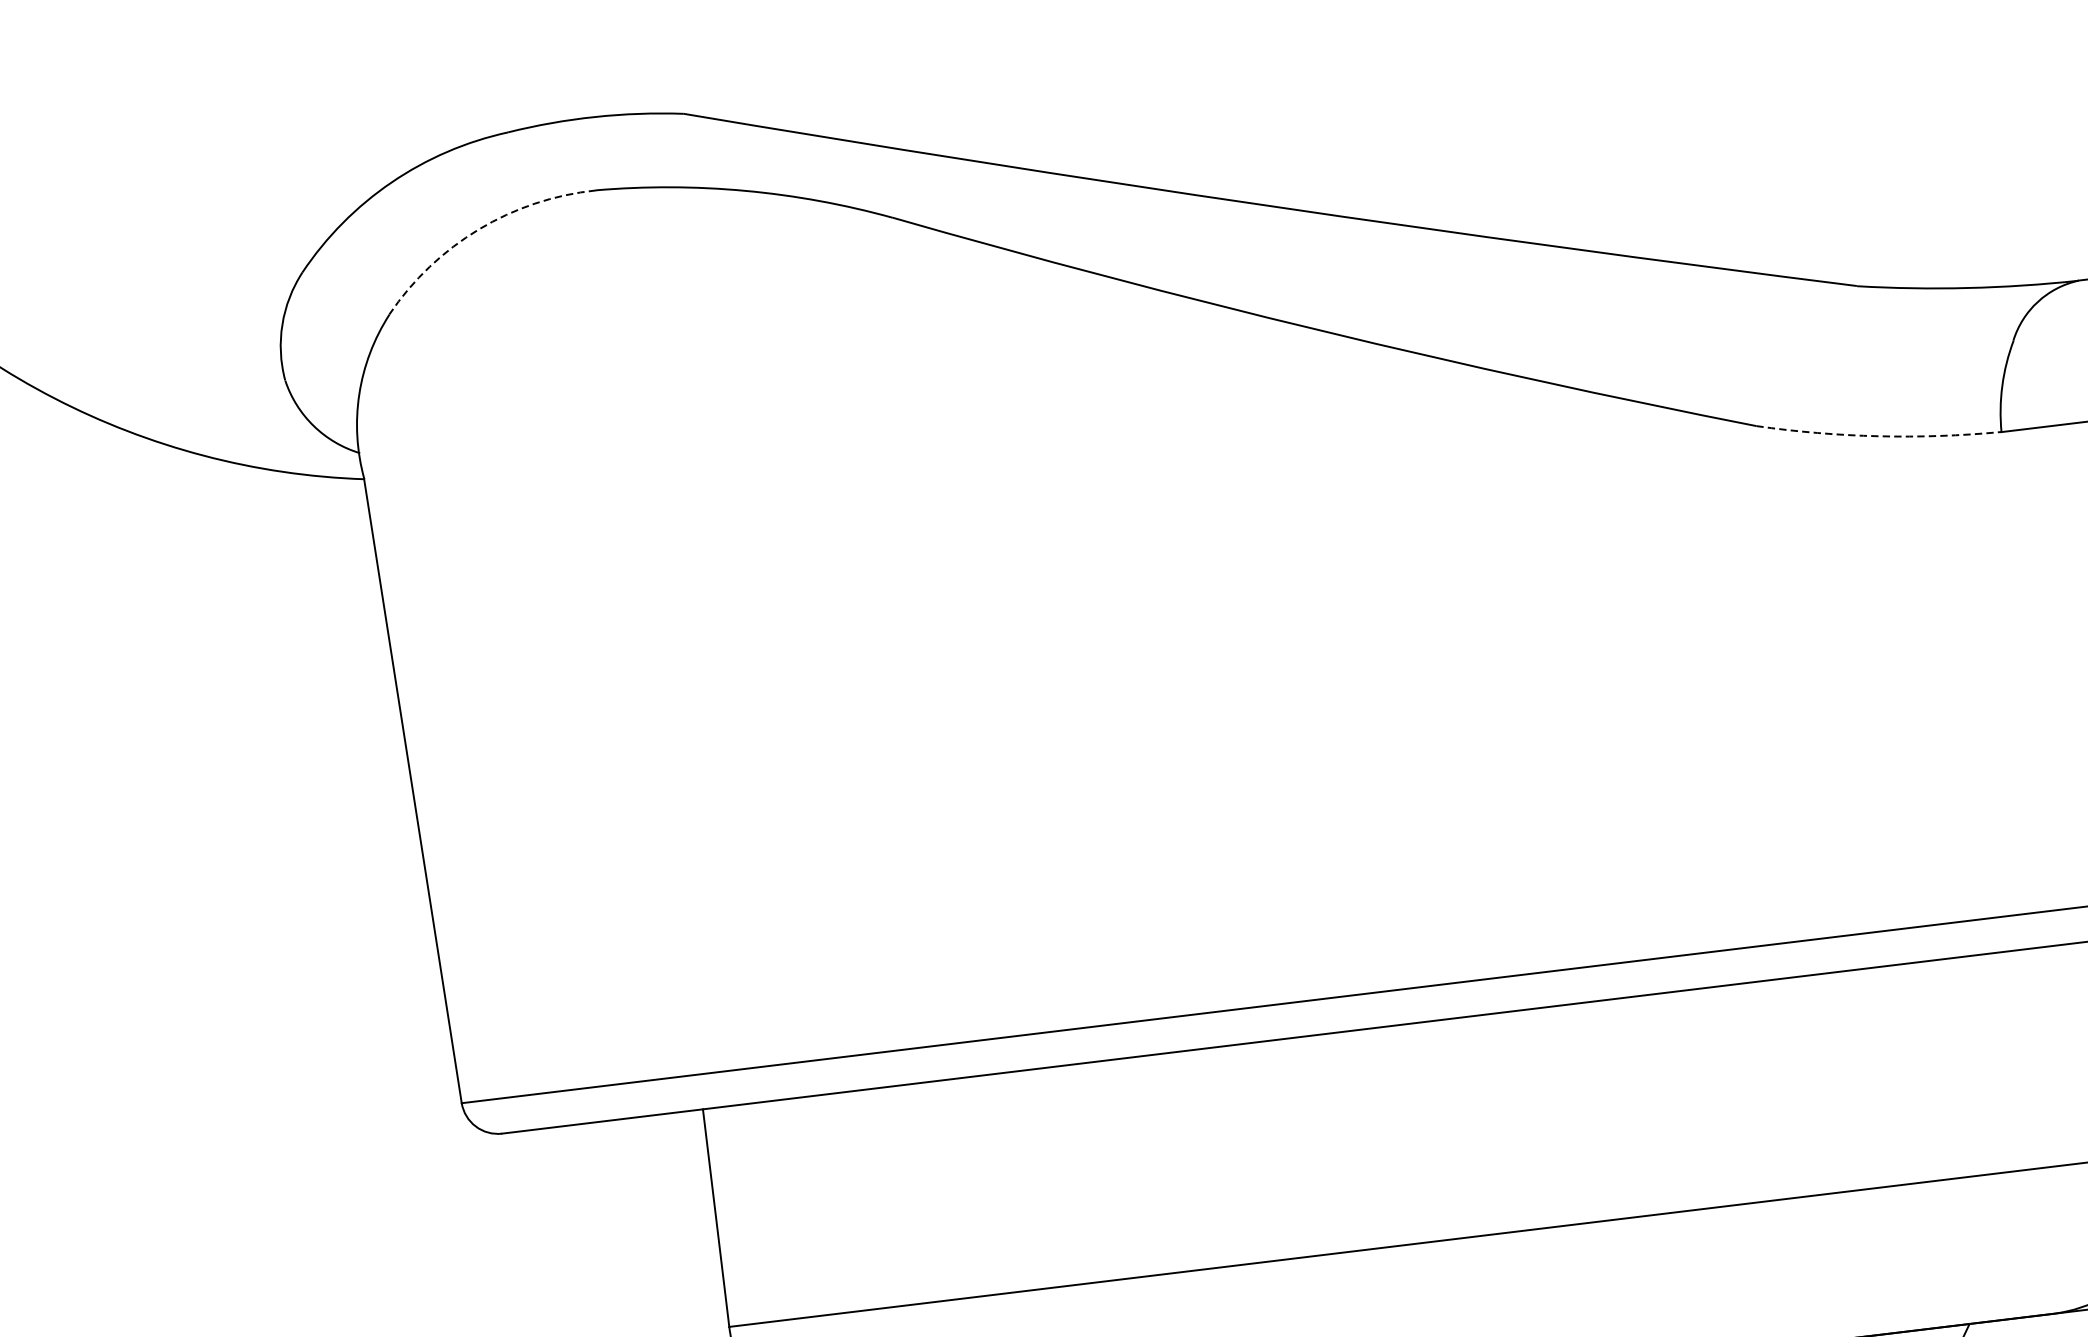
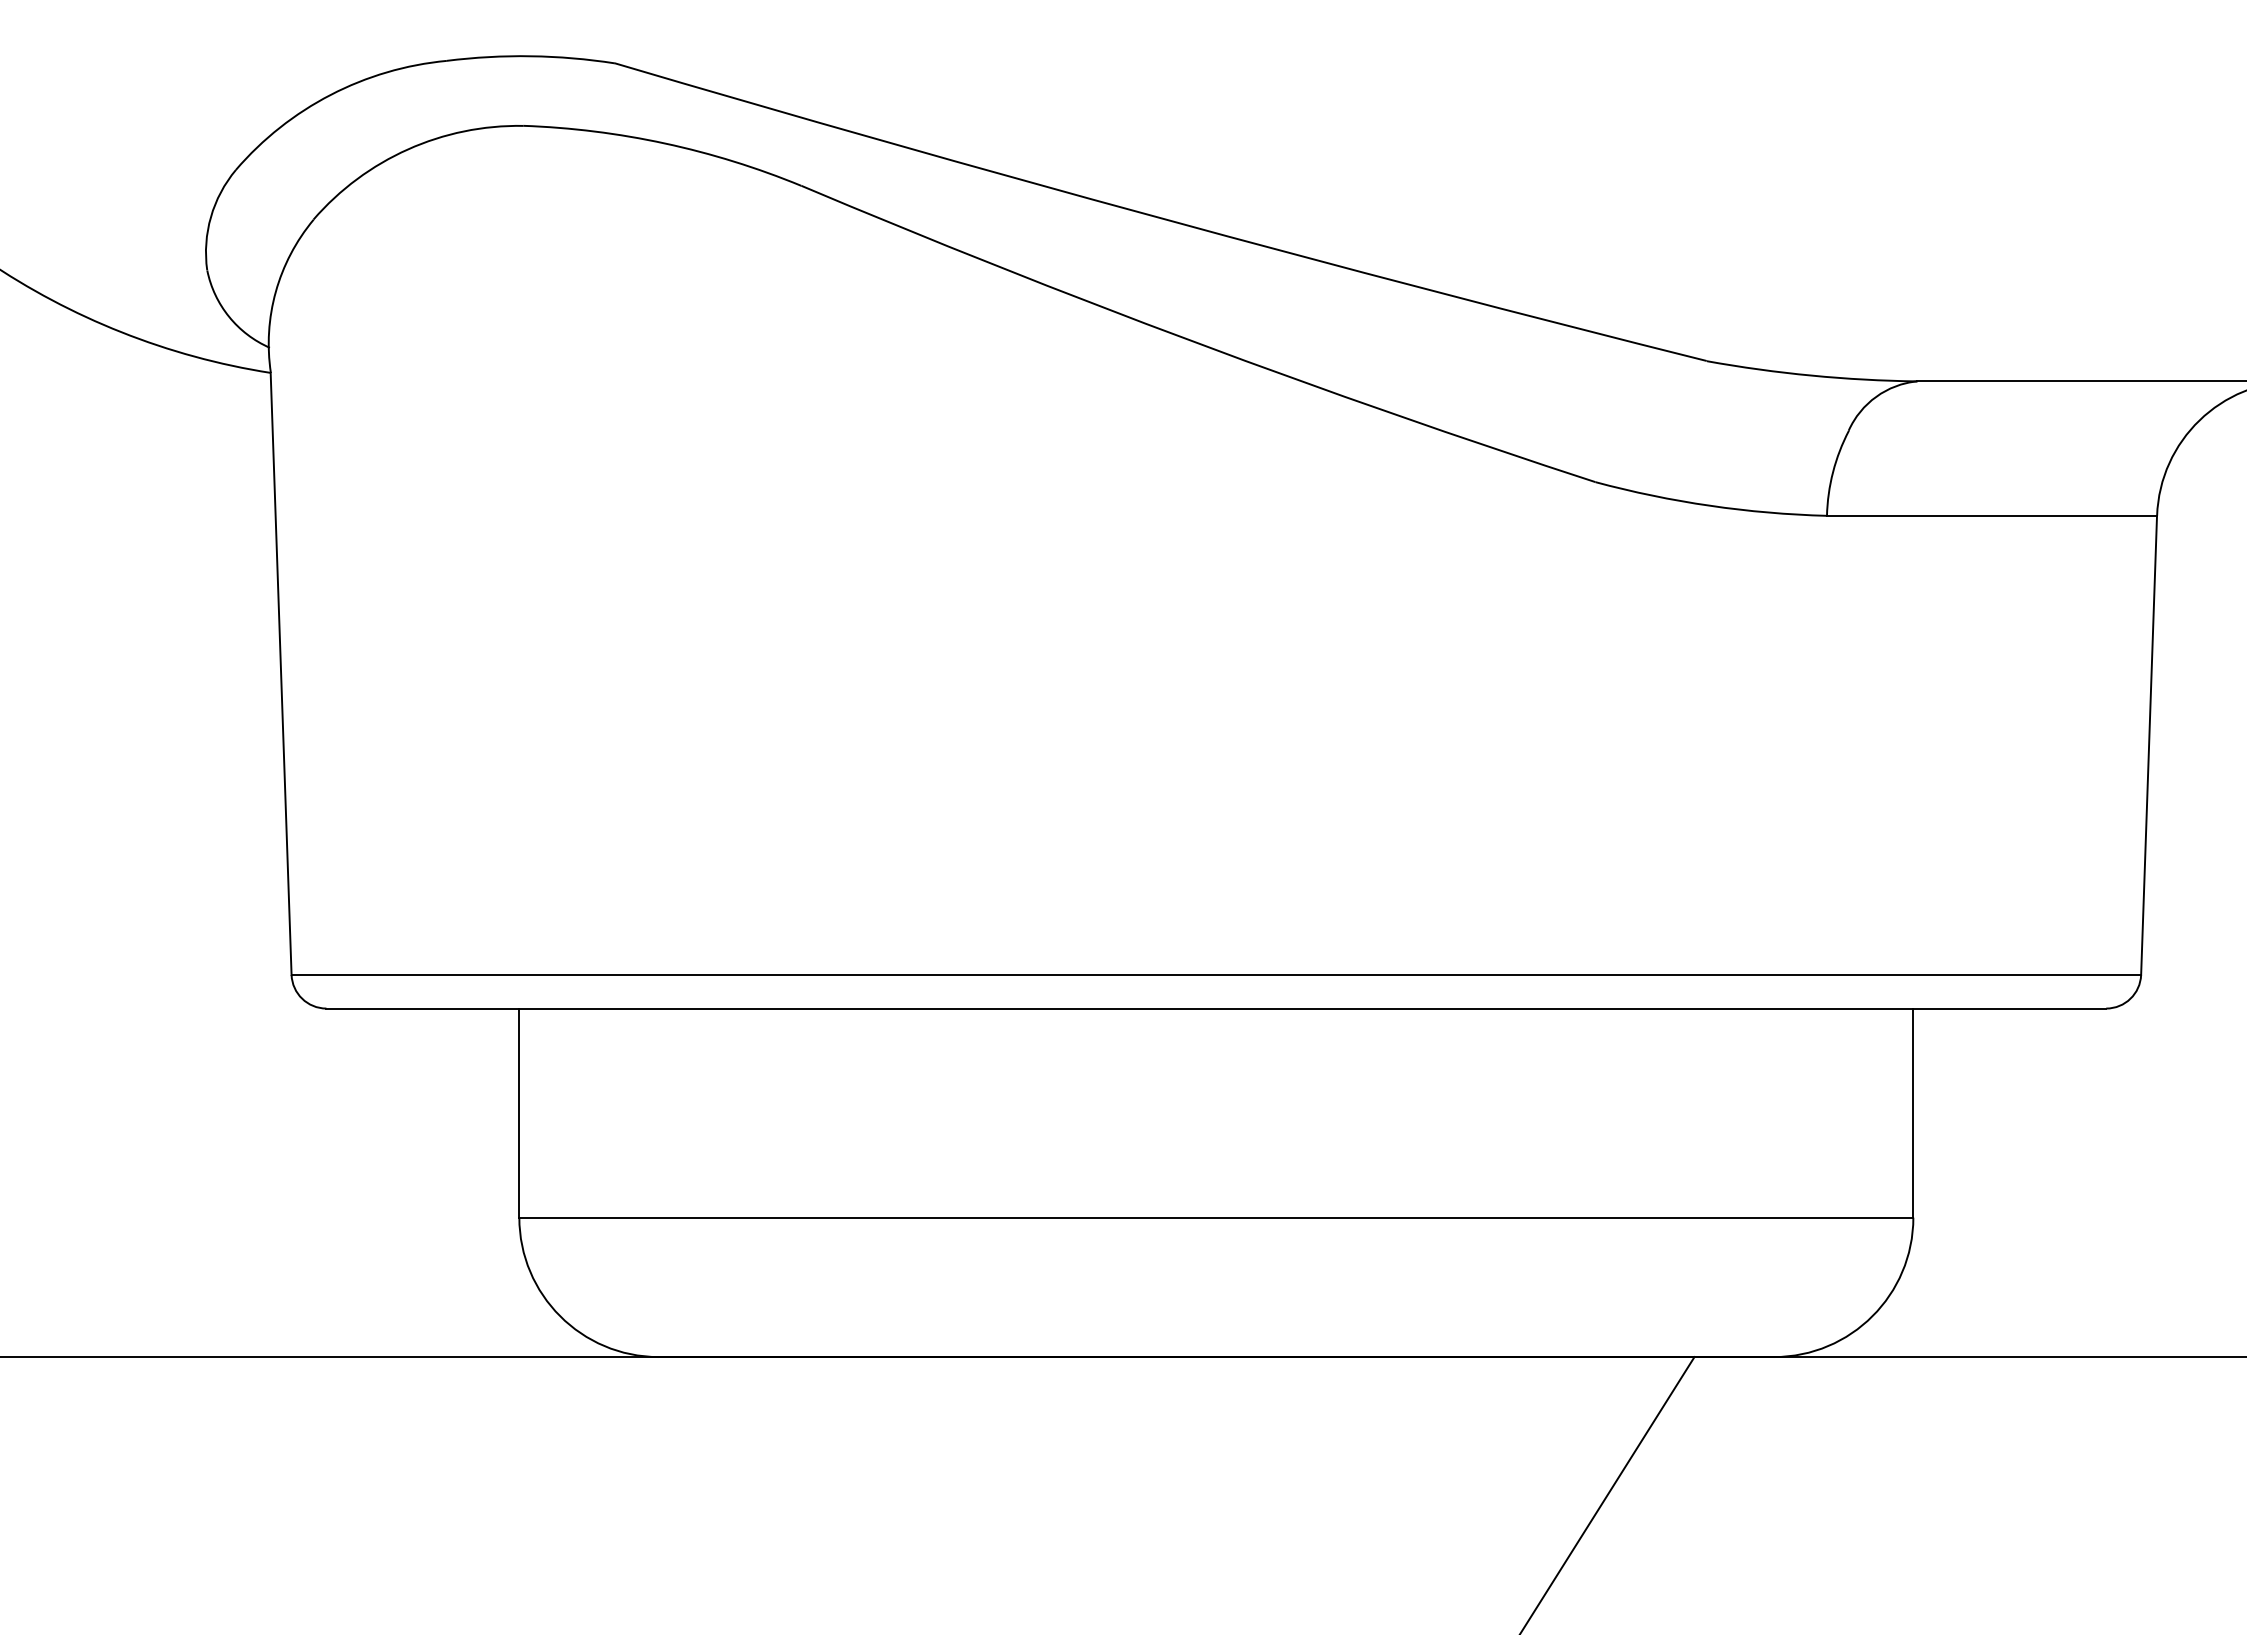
arc: (479, 229) -> (408, 149), dashed -> solid
arc: (1879, 435) -> (1710, 505), dashed -> solid

